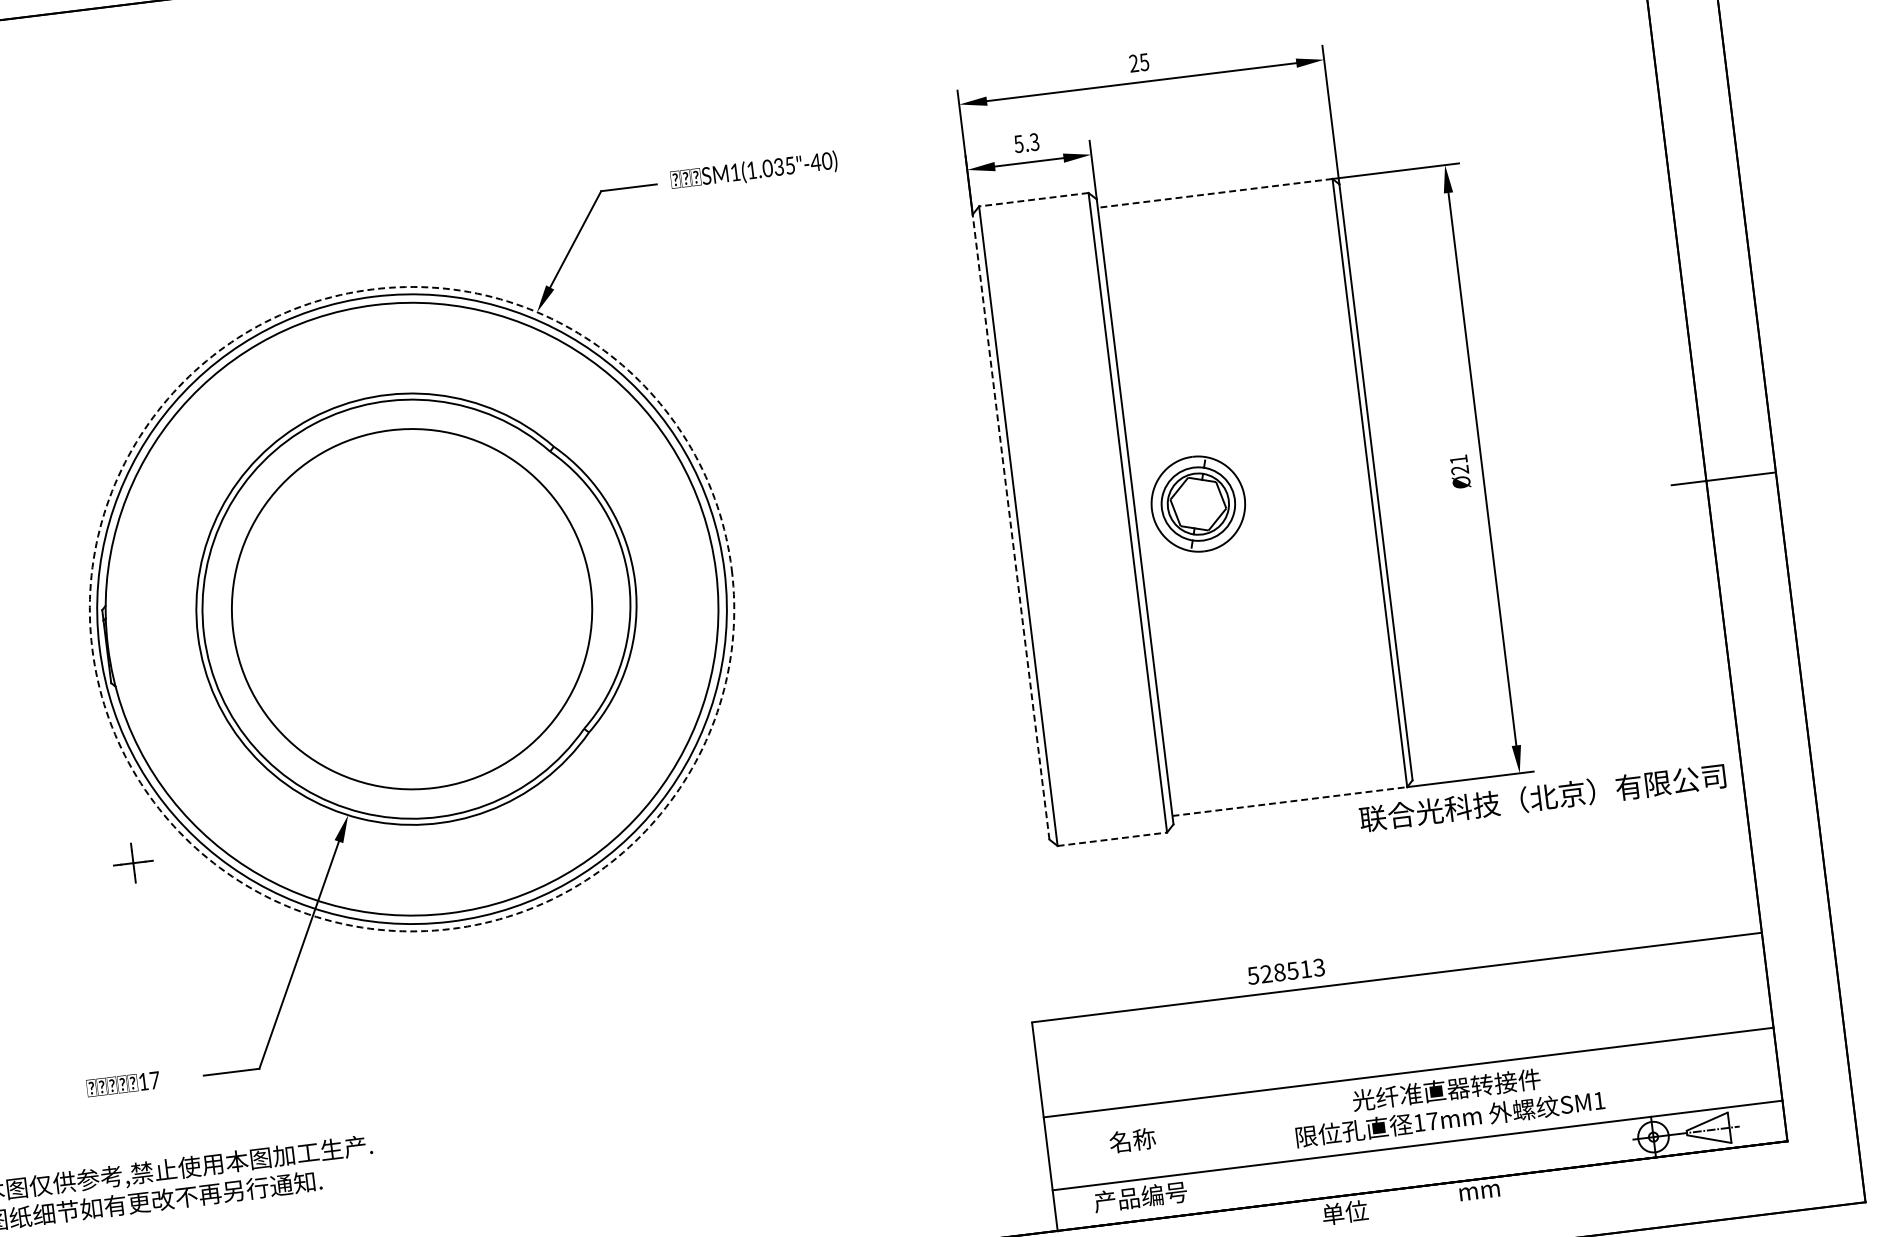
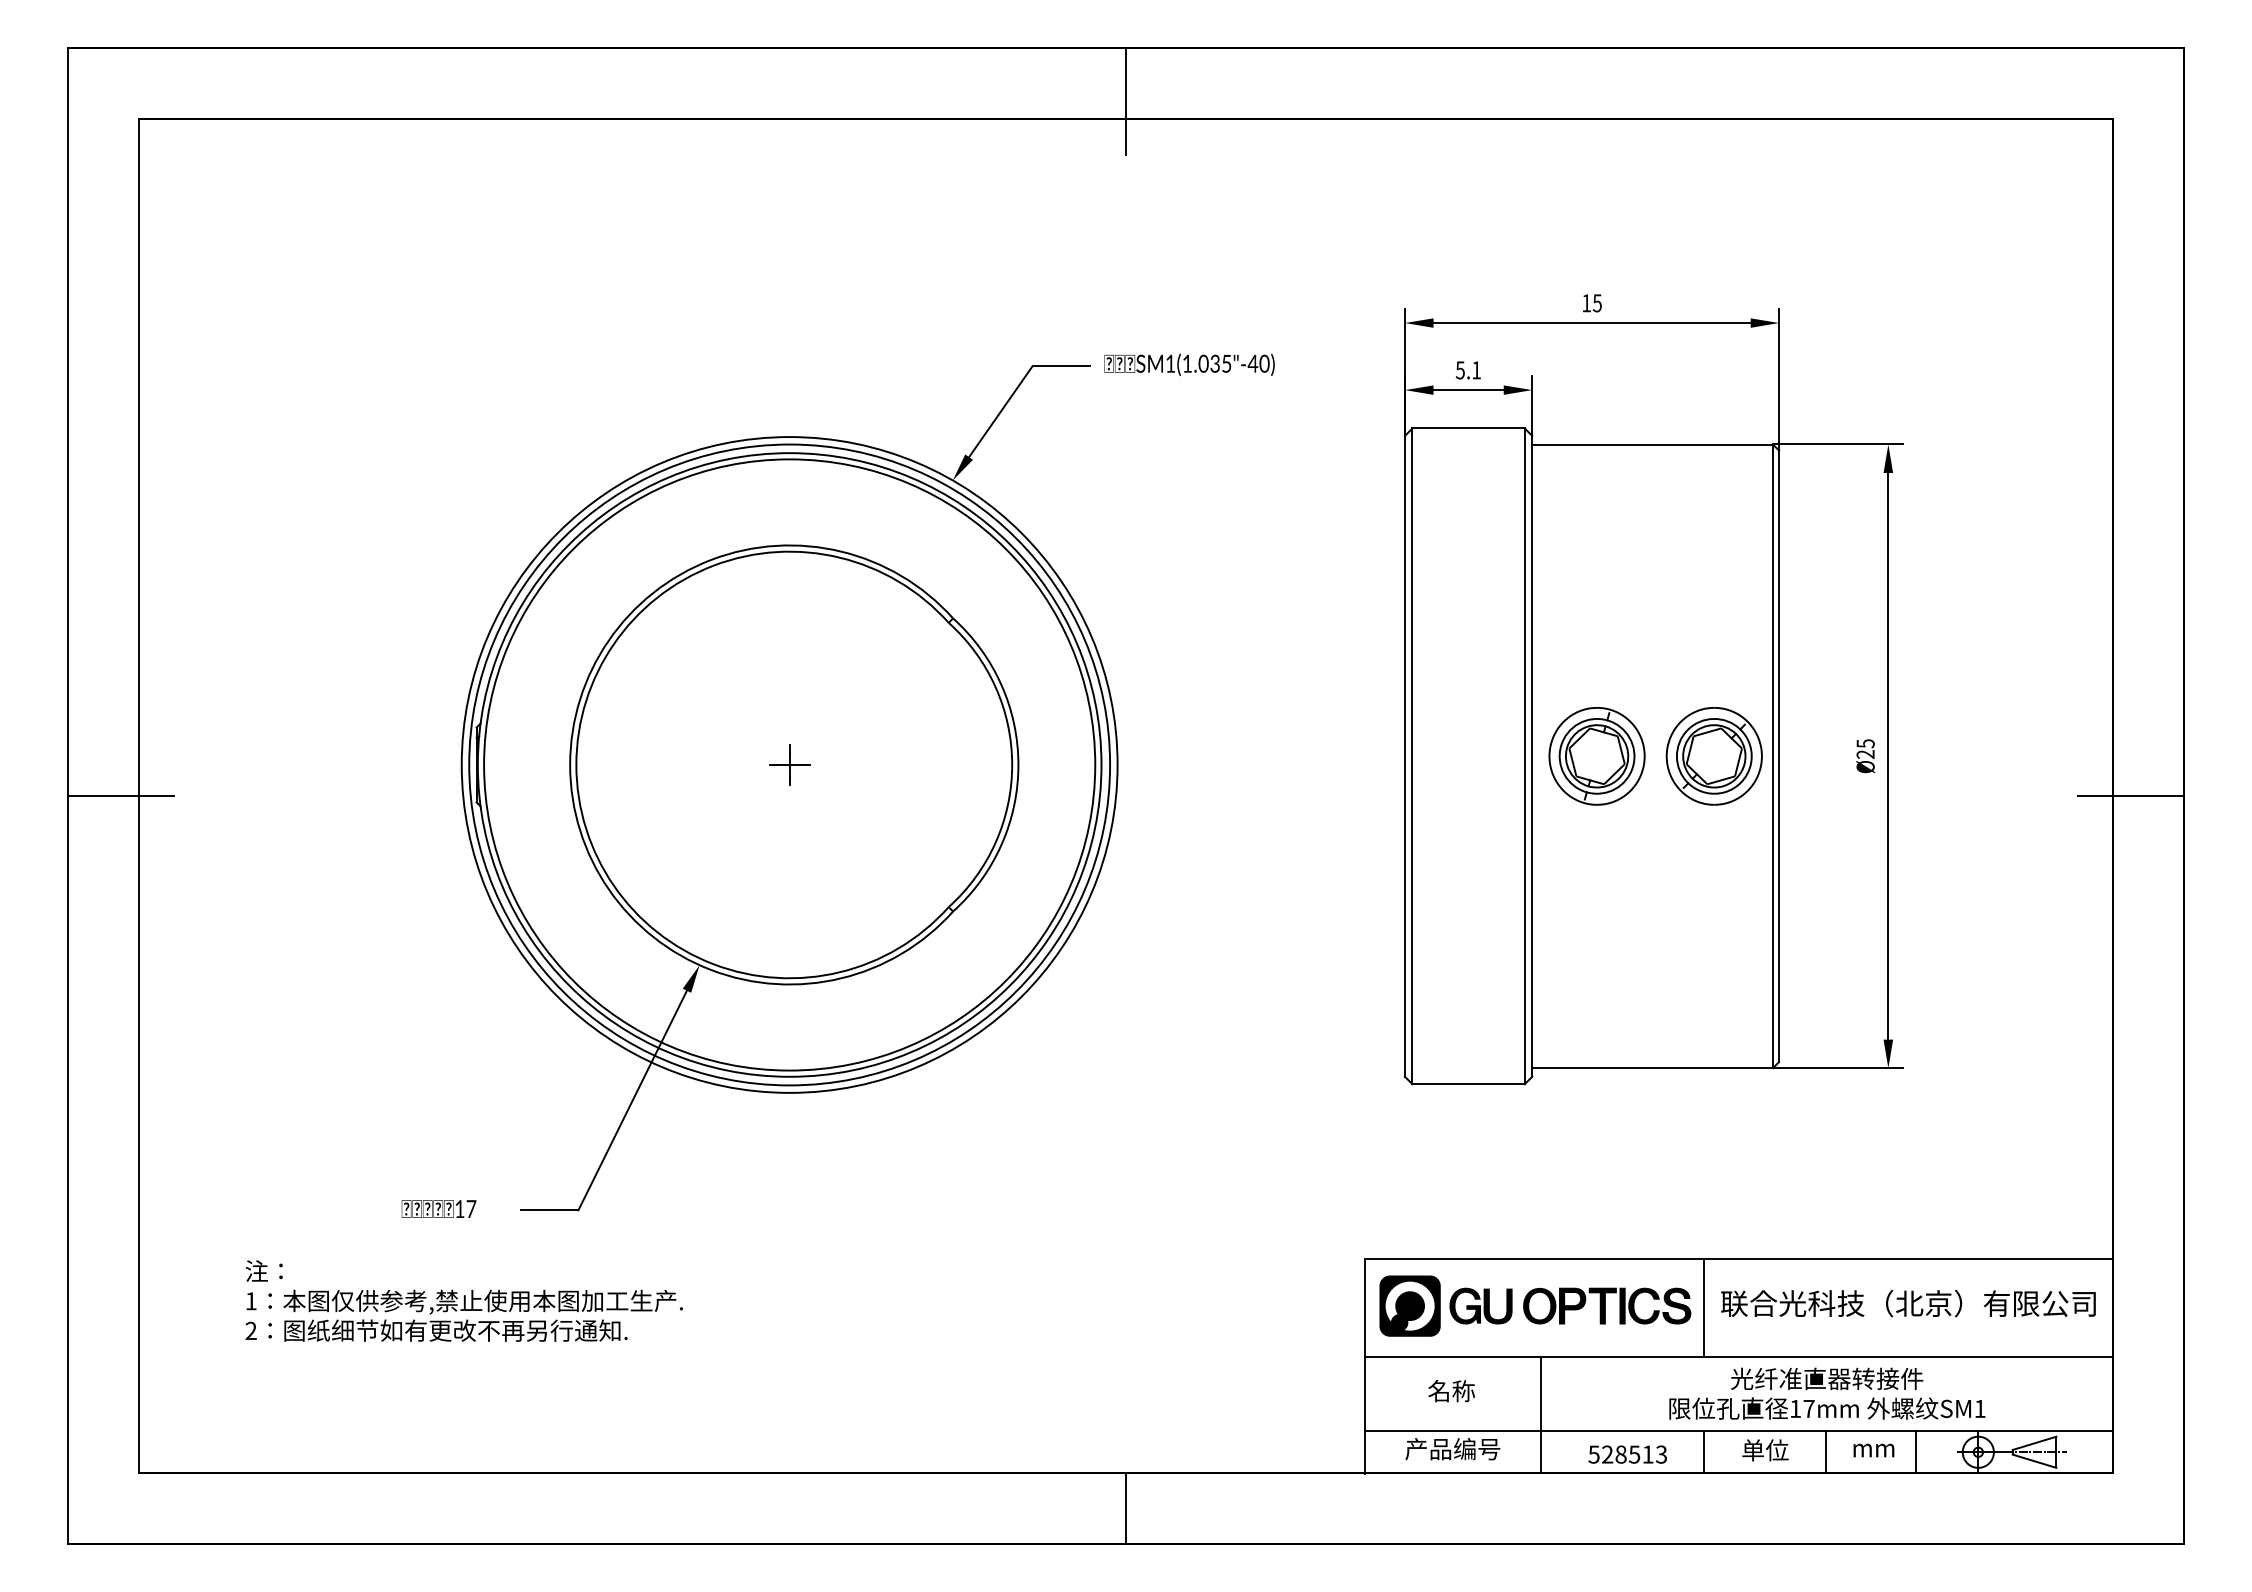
text: (1133, 63) -> (1586, 303), 25 -> 15
text: (1034, 142) -> (1476, 370), 5.3 -> 5.1
line: (1215, 193) -> (1652, 444), dashed -> solid
line: (1033, 199) -> (1468, 428), dashed -> solid
text: (1458, 459) -> (1865, 743), Ø21 -> Ø25
part: (1311, 490) -> (1713, 756), added
line: (1010, 526) -> (1404, 755), dashed -> solid
circle: (411, 608) -> (789, 764), dashed -> solid
circle: (411, 608) -> (789, 764), size x1.67
text: (1542, 797) -> (1908, 1303), moved
line: (1290, 801) -> (1653, 1068), dashed -> solid
line: (1113, 839) -> (1469, 1084), dashed -> solid
part: (133, 862) -> (789, 764), moved
text: (1285, 971) -> (1627, 1454), moved
line: (1369, 1028) -> (1704, 1307), added
part: (1204, 1047) -> (1535, 1305), added
text: (1448, 1104) -> (1827, 1393), moved
line: (1592, 1144) -> (1915, 1452), added
line: (1222, 1152) -> (1541, 1414), added
line: (1505, 1155) -> (1826, 1452), added
line: (1386, 1170) -> (1704, 1452), added
text: (1479, 1192) -> (1873, 1450), moved
text: (1345, 1212) -> (1765, 1450), moved

